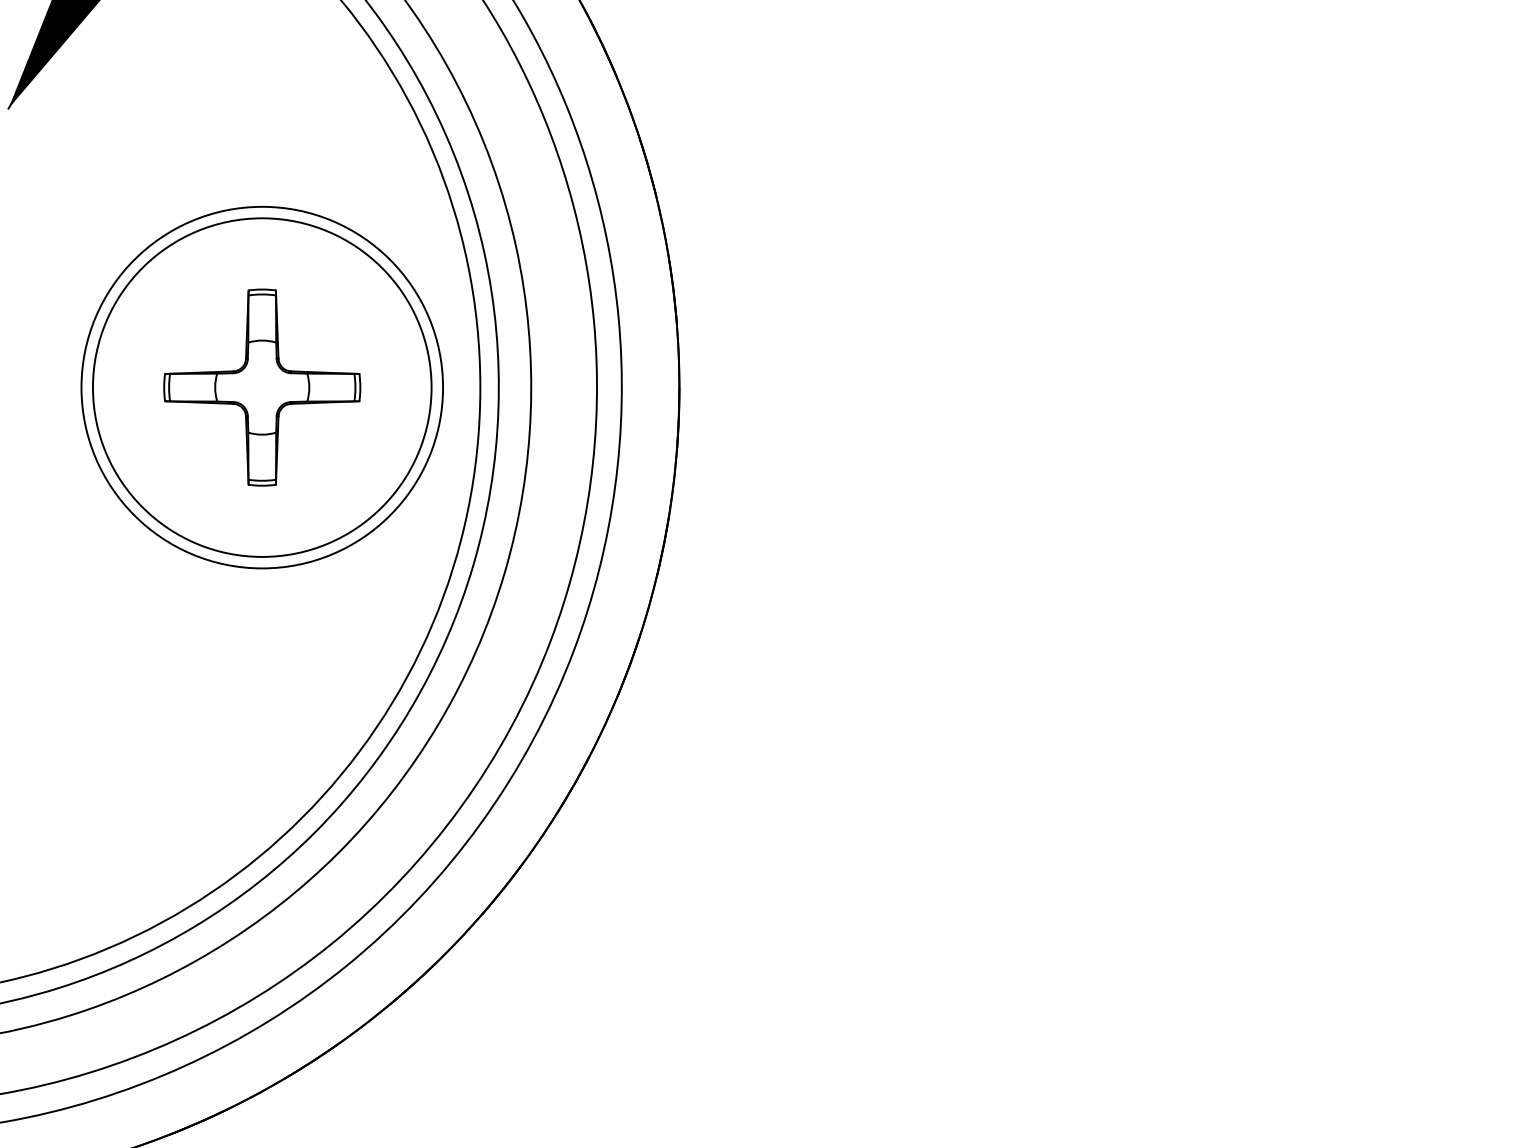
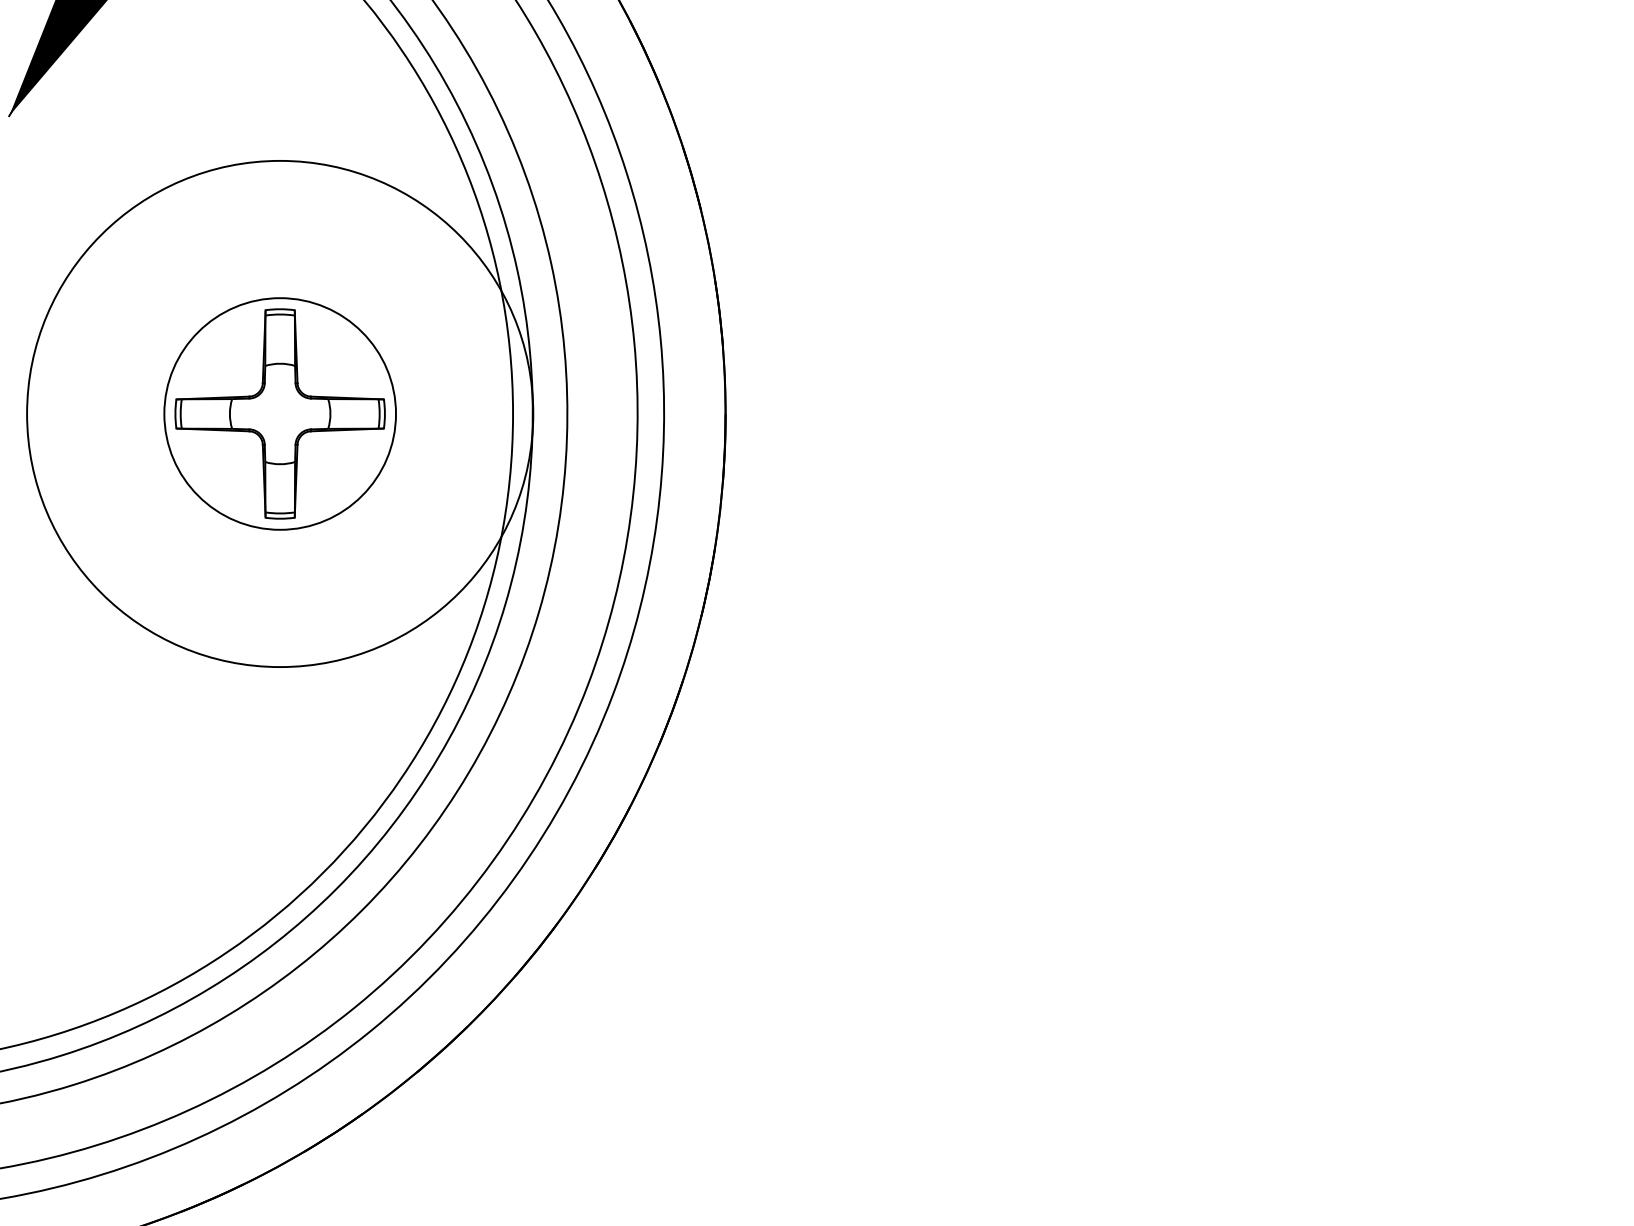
circle: (261, 387) -> (279, 413), size x1.4
circle: (262, 387) -> (280, 413), size x0.6

